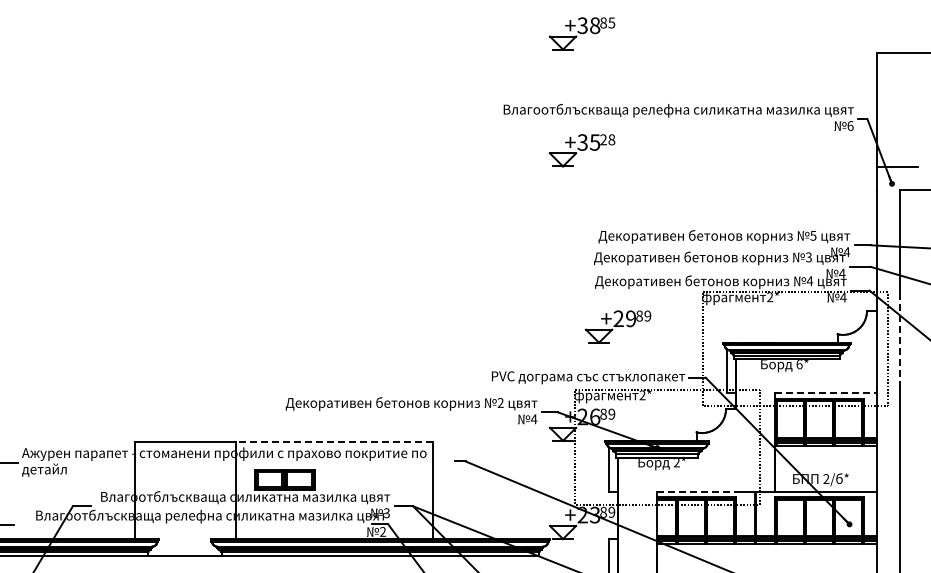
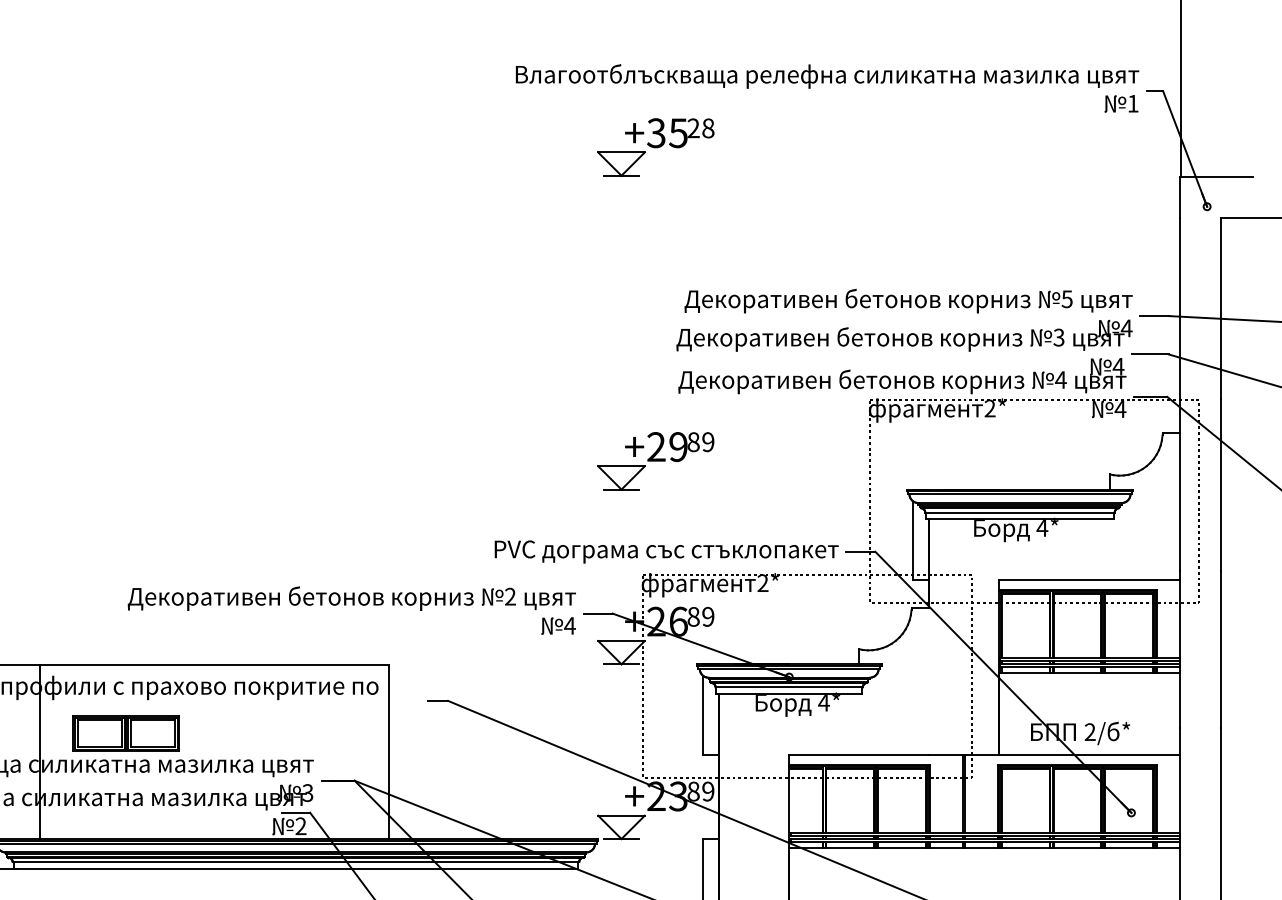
text: (850, 125) -> (1133, 102), 6 -> 1
part: (617, 326) -> (654, 460), moved
line: (899, 339) -> (1220, 483), dashed -> solid
text: (799, 364) -> (1042, 528), 6* -> 4*
line: (825, 393) -> (1088, 579), dashed -> solid
line: (333, 441) -> (212, 665), dashed -> solid
text: (676, 463) -> (823, 704), 2* -> 4*
line: (697, 491) -> (860, 754), dashed -> solid

